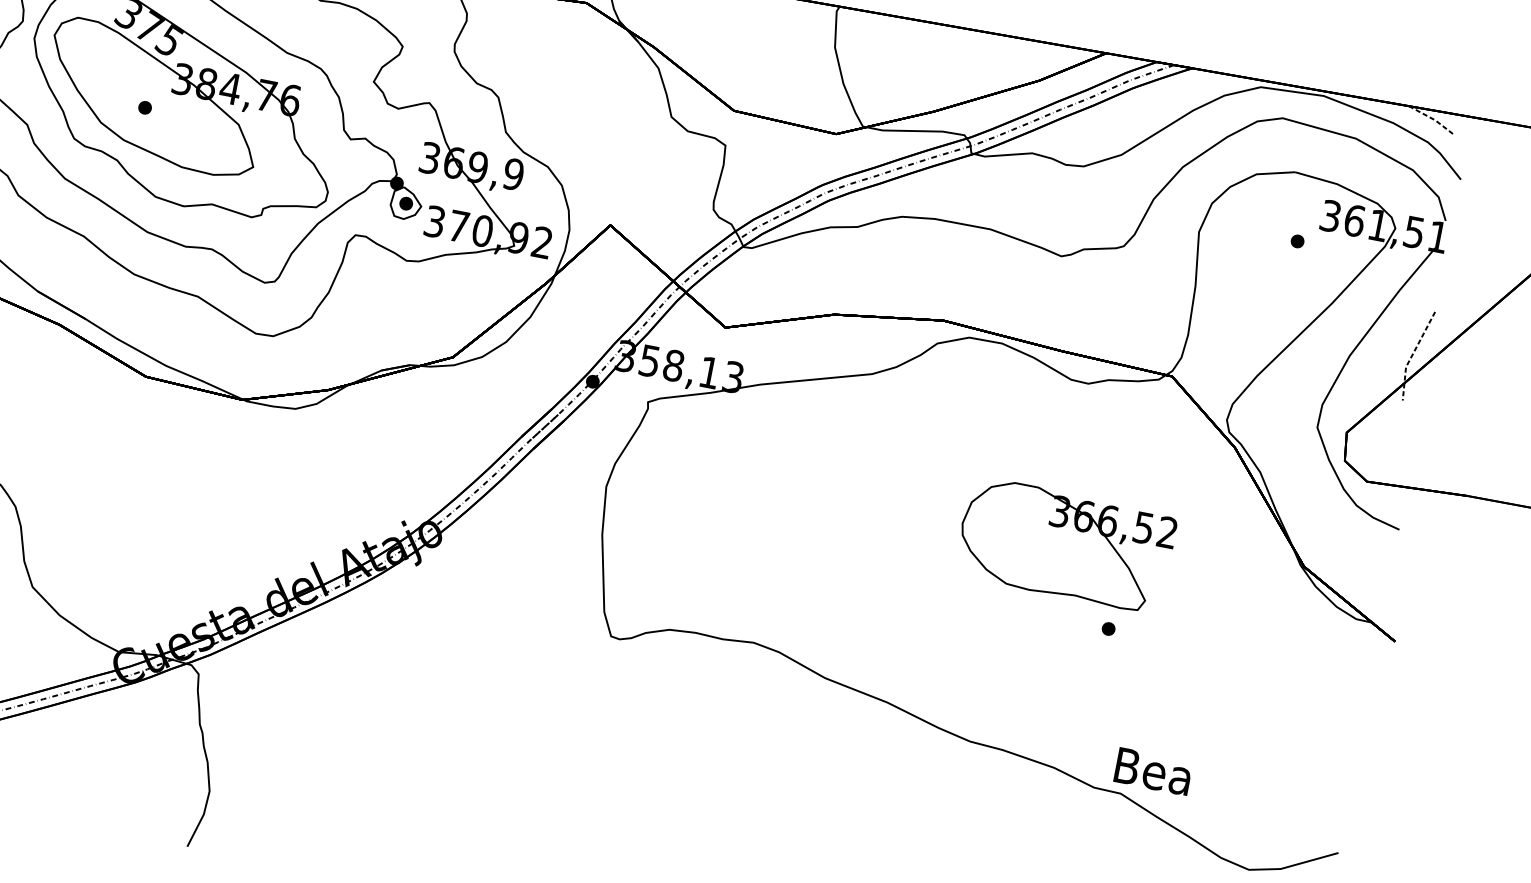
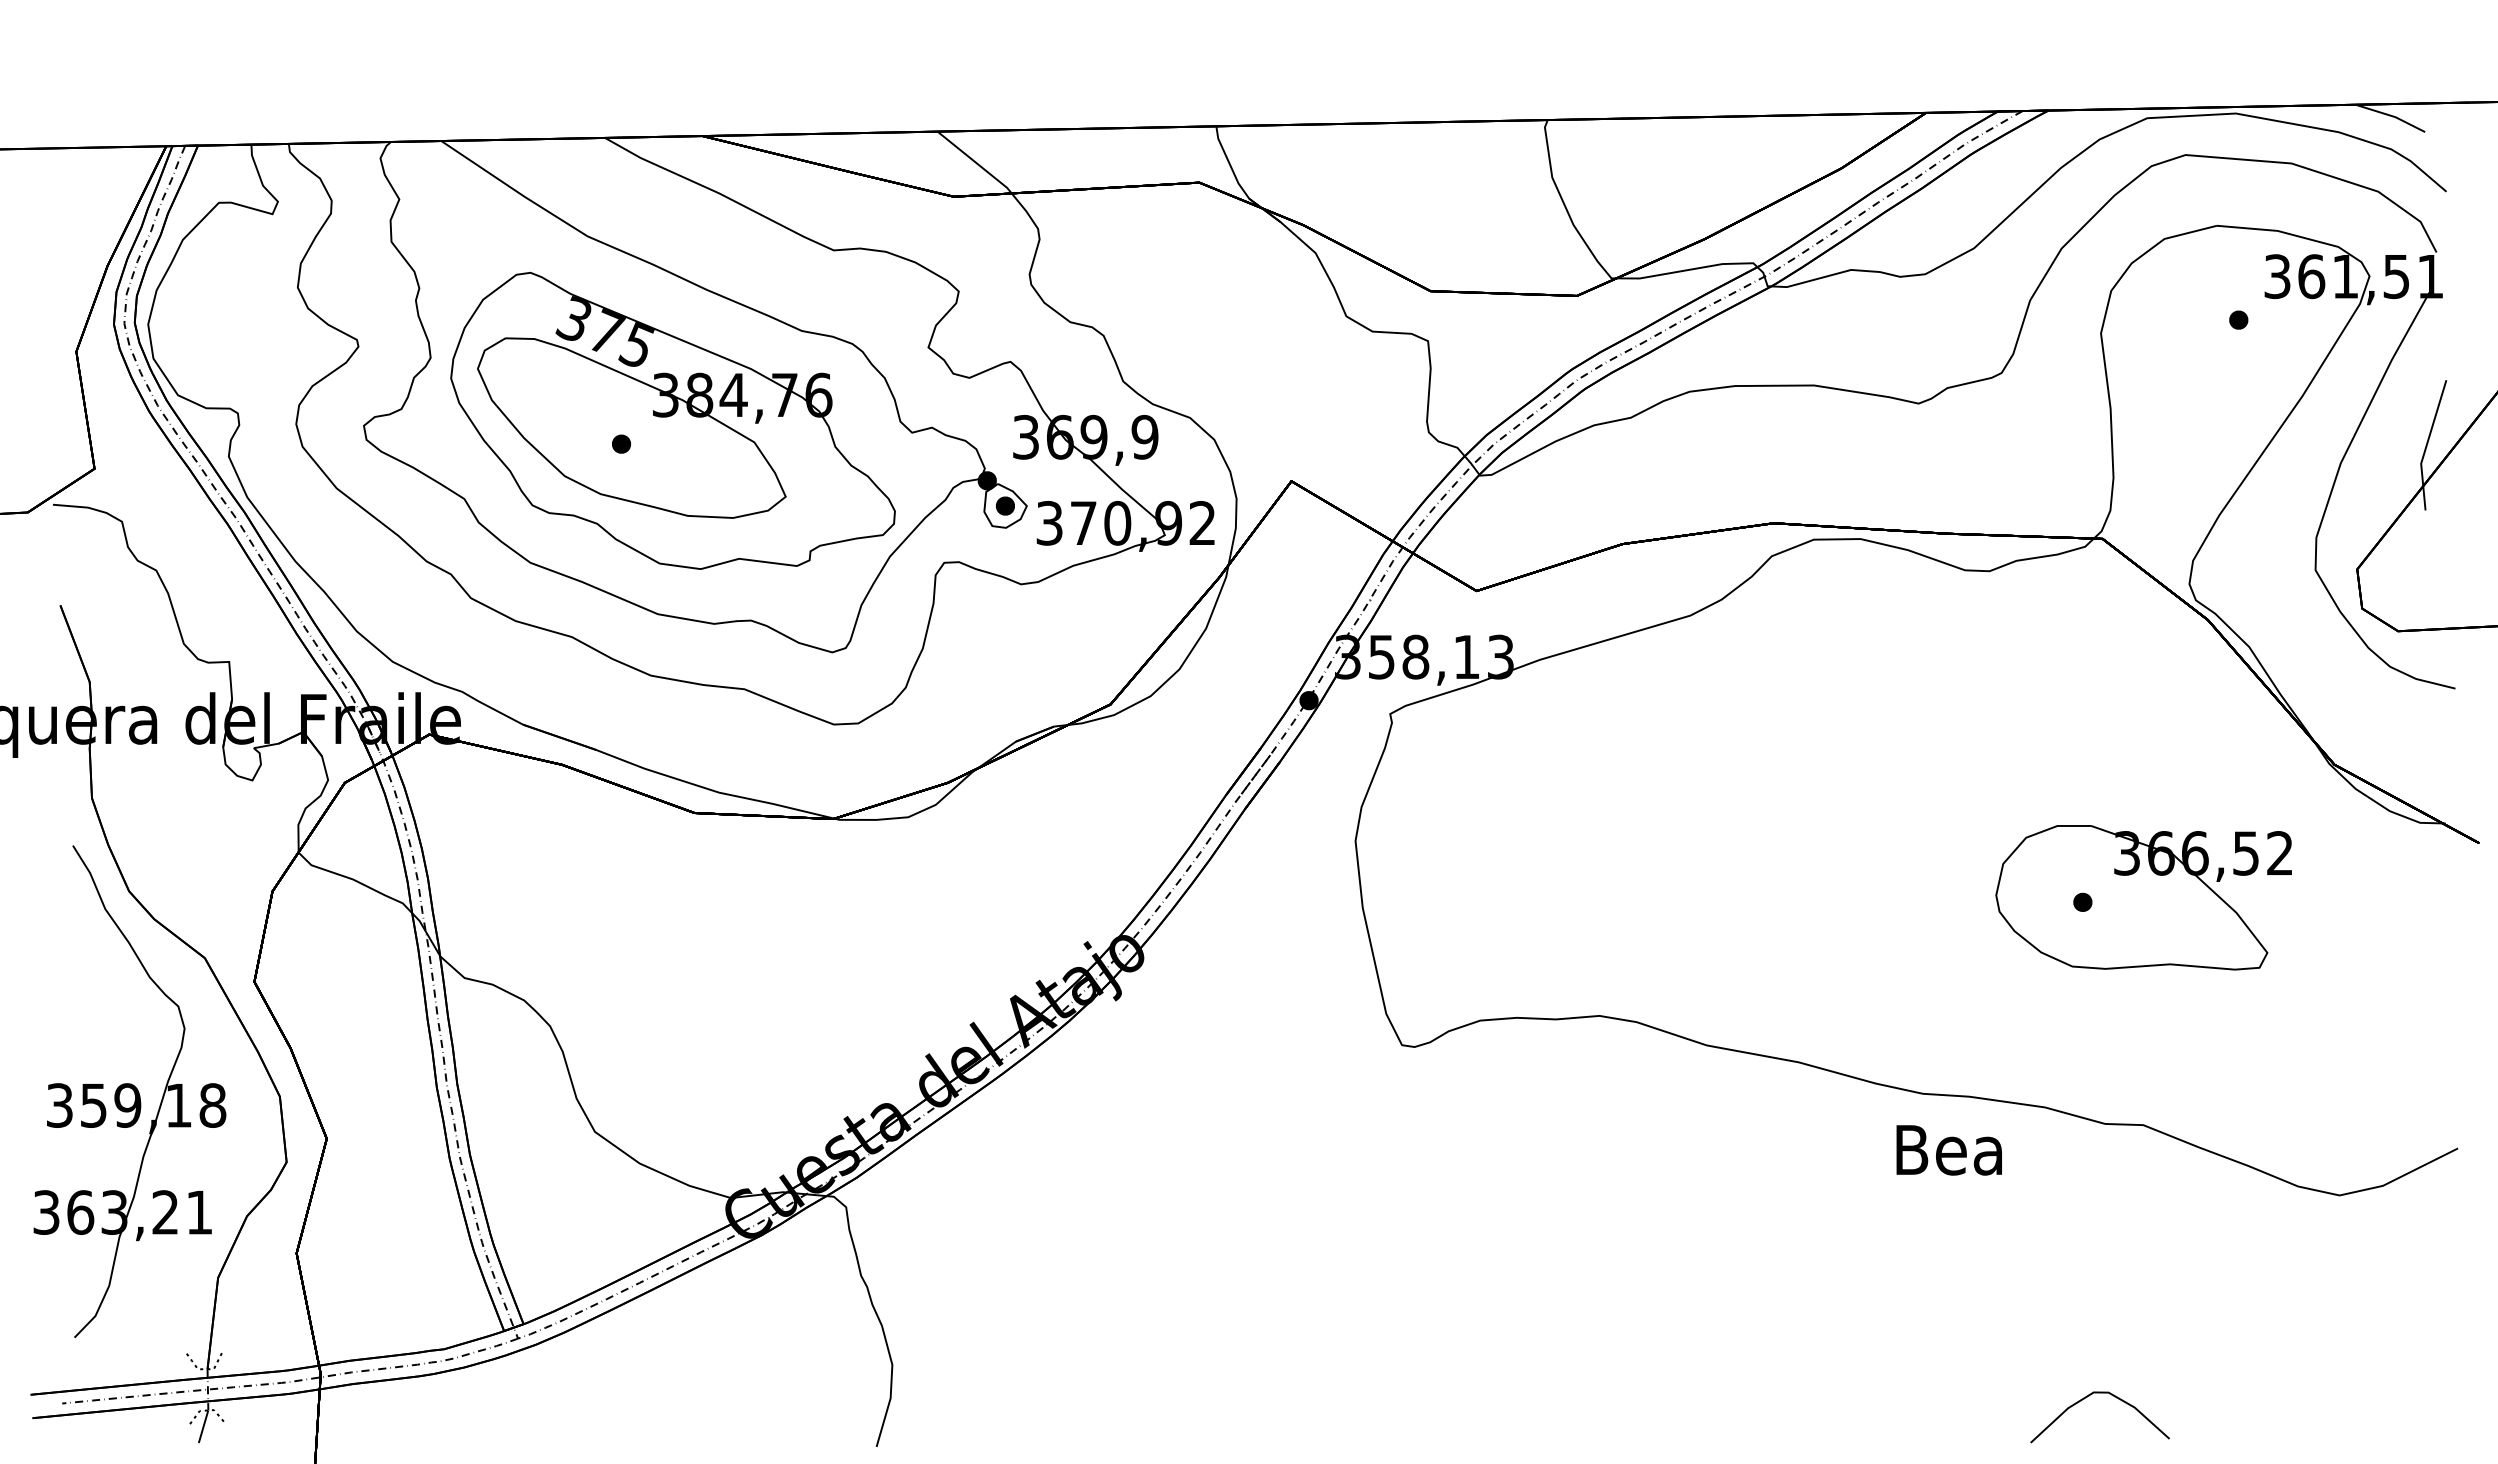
line: (1433, 119) -> (2392, 116), dashed -> solid
line: (1412, 354) -> (2426, 444), dashed -> solid
part: (1065, 544) -> (2143, 897), moved
text: (1152, 771) -> (1948, 1150), moved

